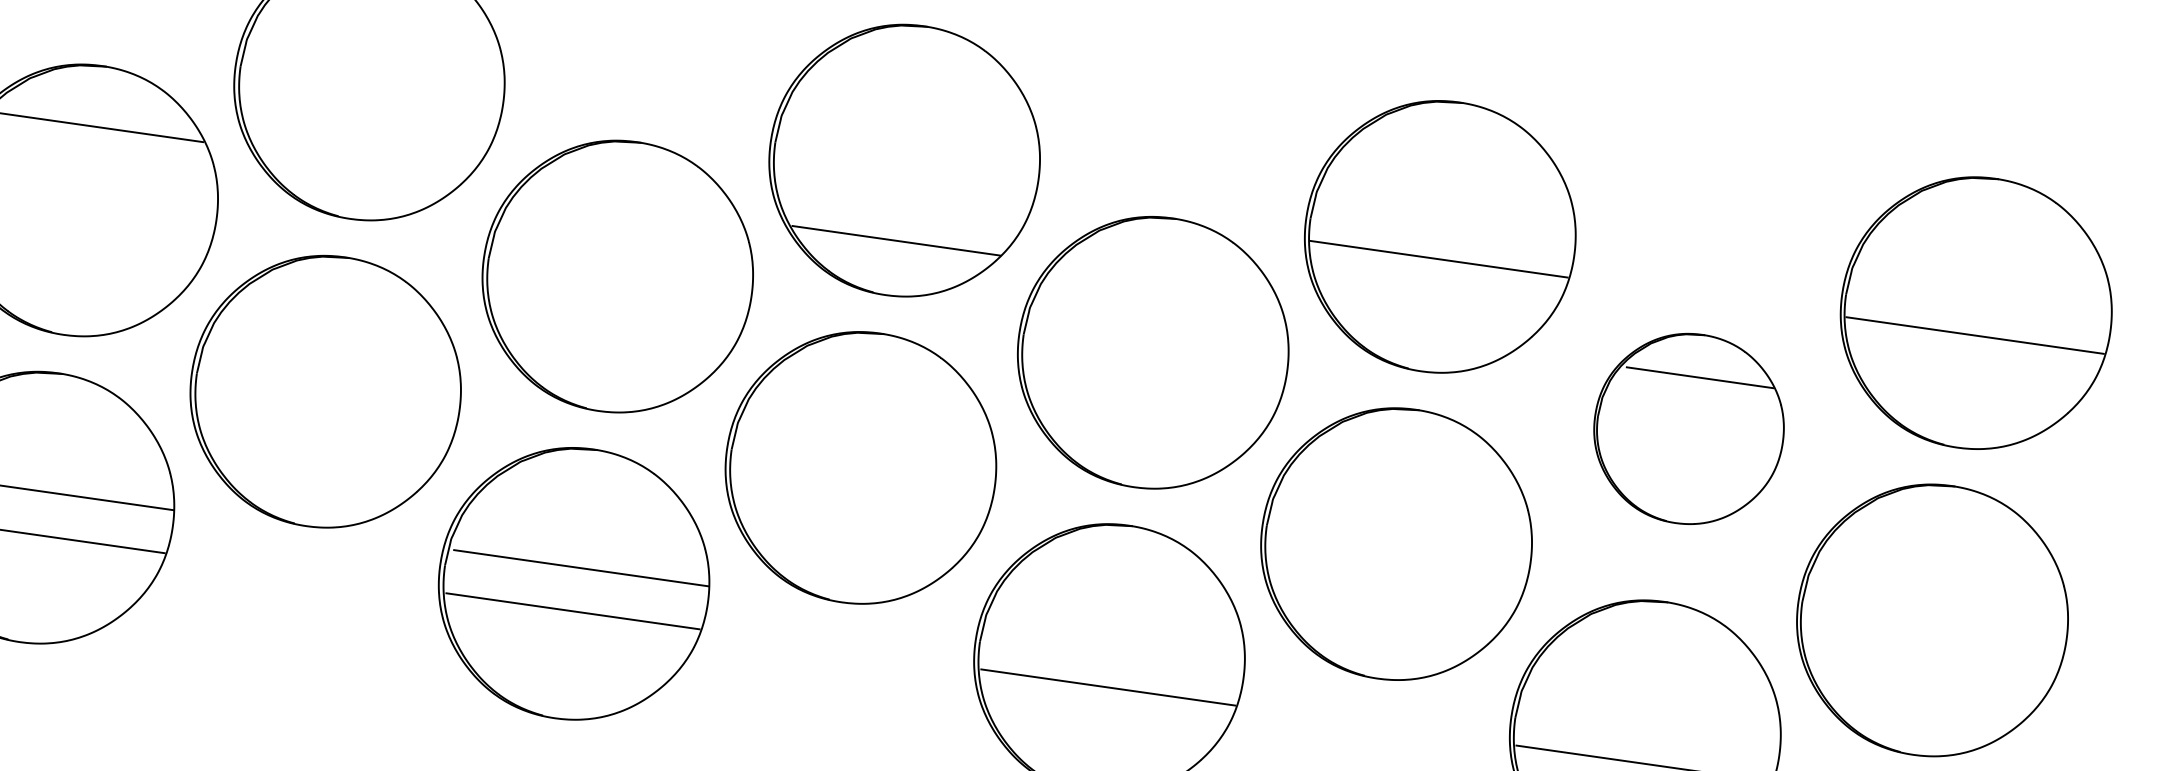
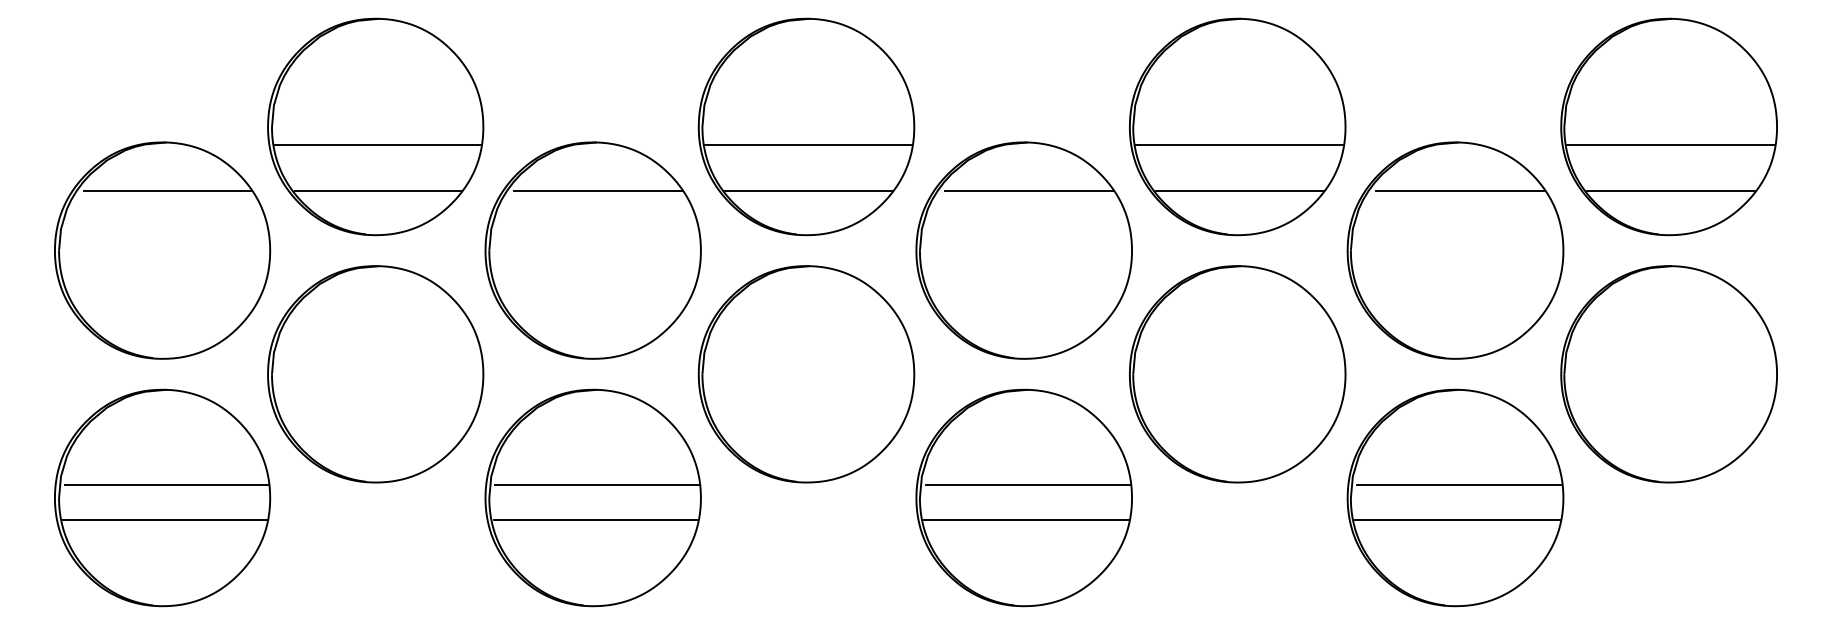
line: (368, 106) -> (377, 144), added
line: (360, 164) -> (377, 191), added
line: (904, 182) -> (808, 144), added
line: (633, 203) -> (597, 191), added
line: (1169, 280) -> (1028, 191), added
line: (1431, 317) -> (1239, 191), added
line: (1967, 393) -> (1671, 191), added
part: (1689, 428) -> (1455, 250), size x1.43
line: (1115, 643) -> (1027, 484), added
line: (1652, 720) -> (1459, 484), added

